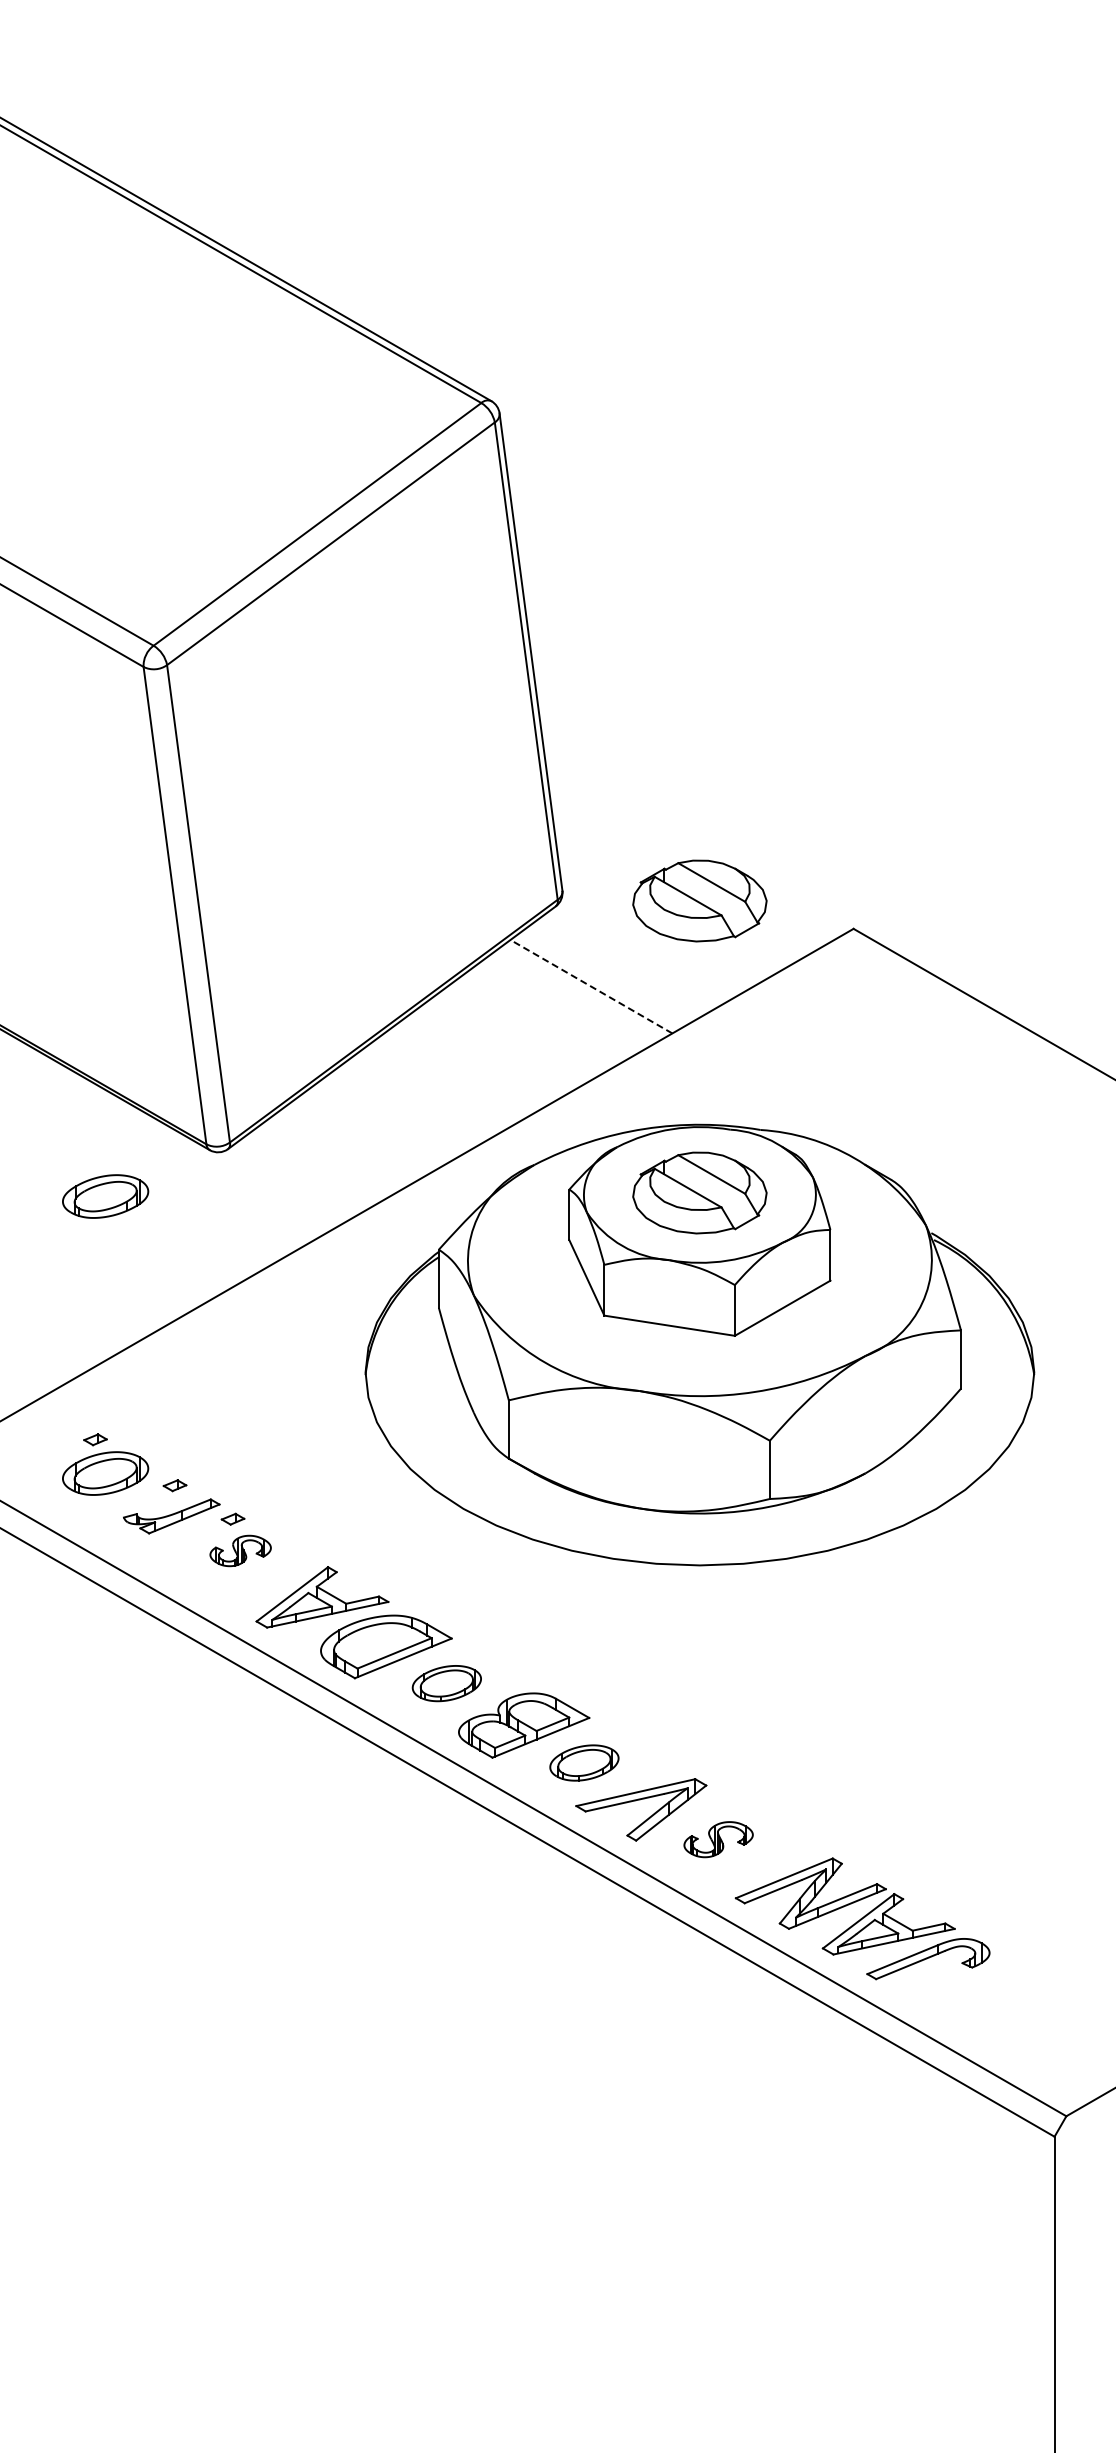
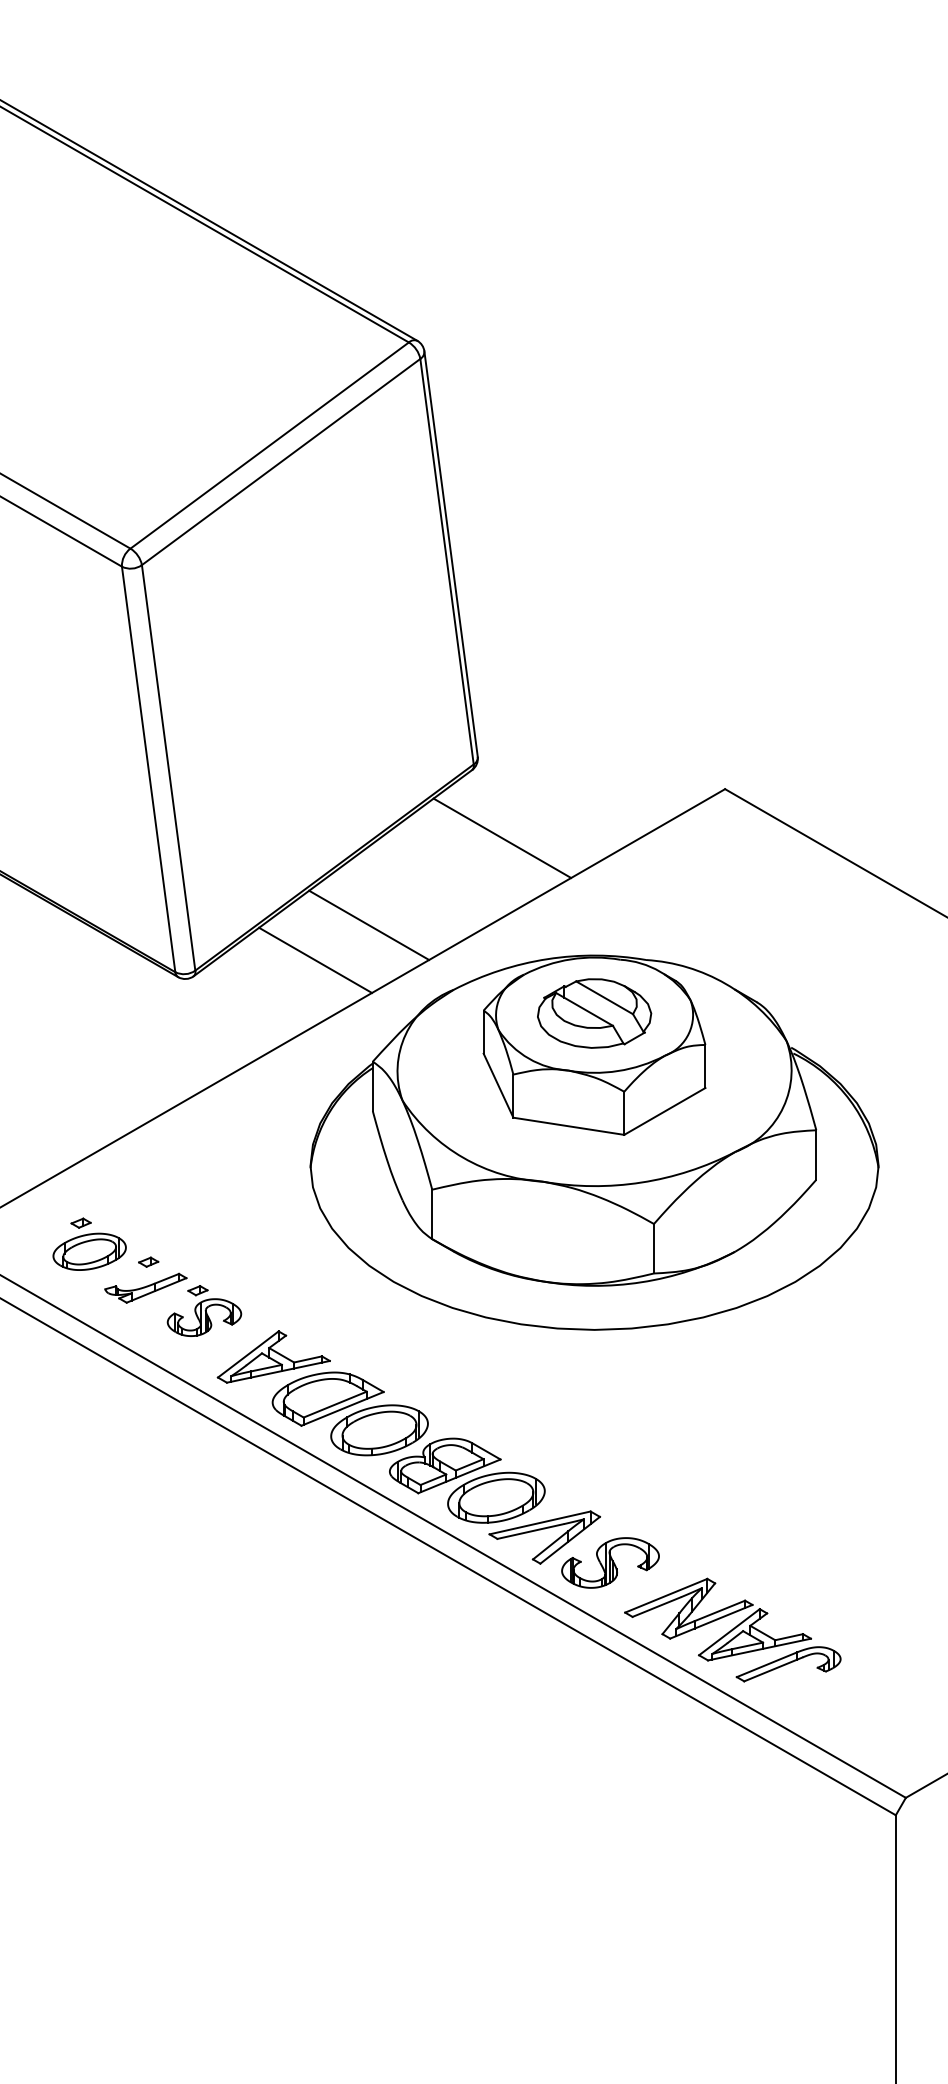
part: (699, 900) -> (594, 765), removed
line: (591, 986) -> (502, 838), dashed -> solid
line: (434, 1088) -> (369, 924), added
line: (371, 1130) -> (315, 960), added
part: (105, 1196) -> (89, 1016), removed
part: (240, 1550) -> (204, 1317), size x1.43
part: (446, 1683) -> (379, 1430), size x1.67
part: (584, 1762) -> (496, 1497), size x1.67
part: (718, 1839) -> (610, 1562), size x1.67

